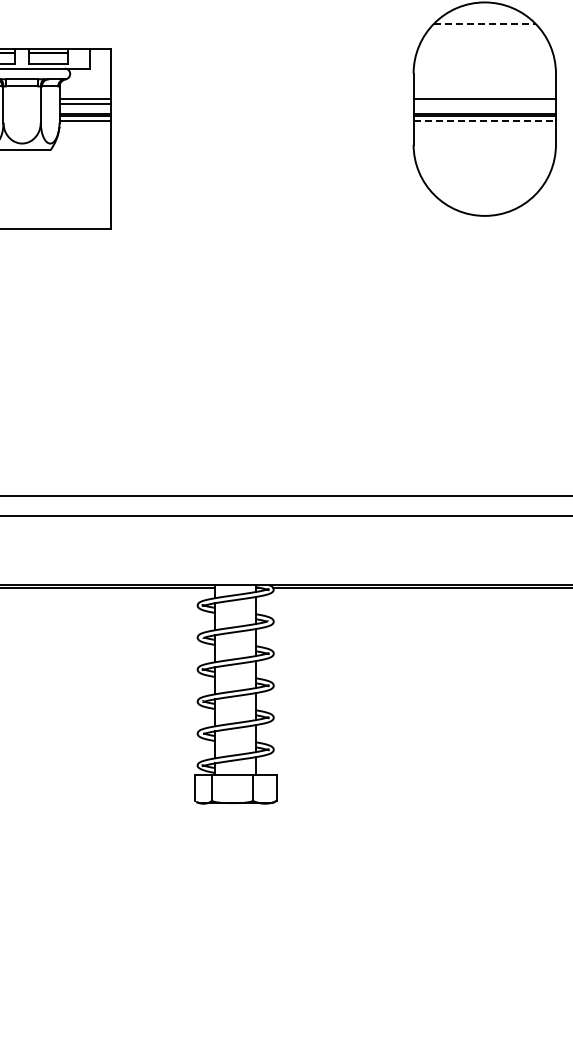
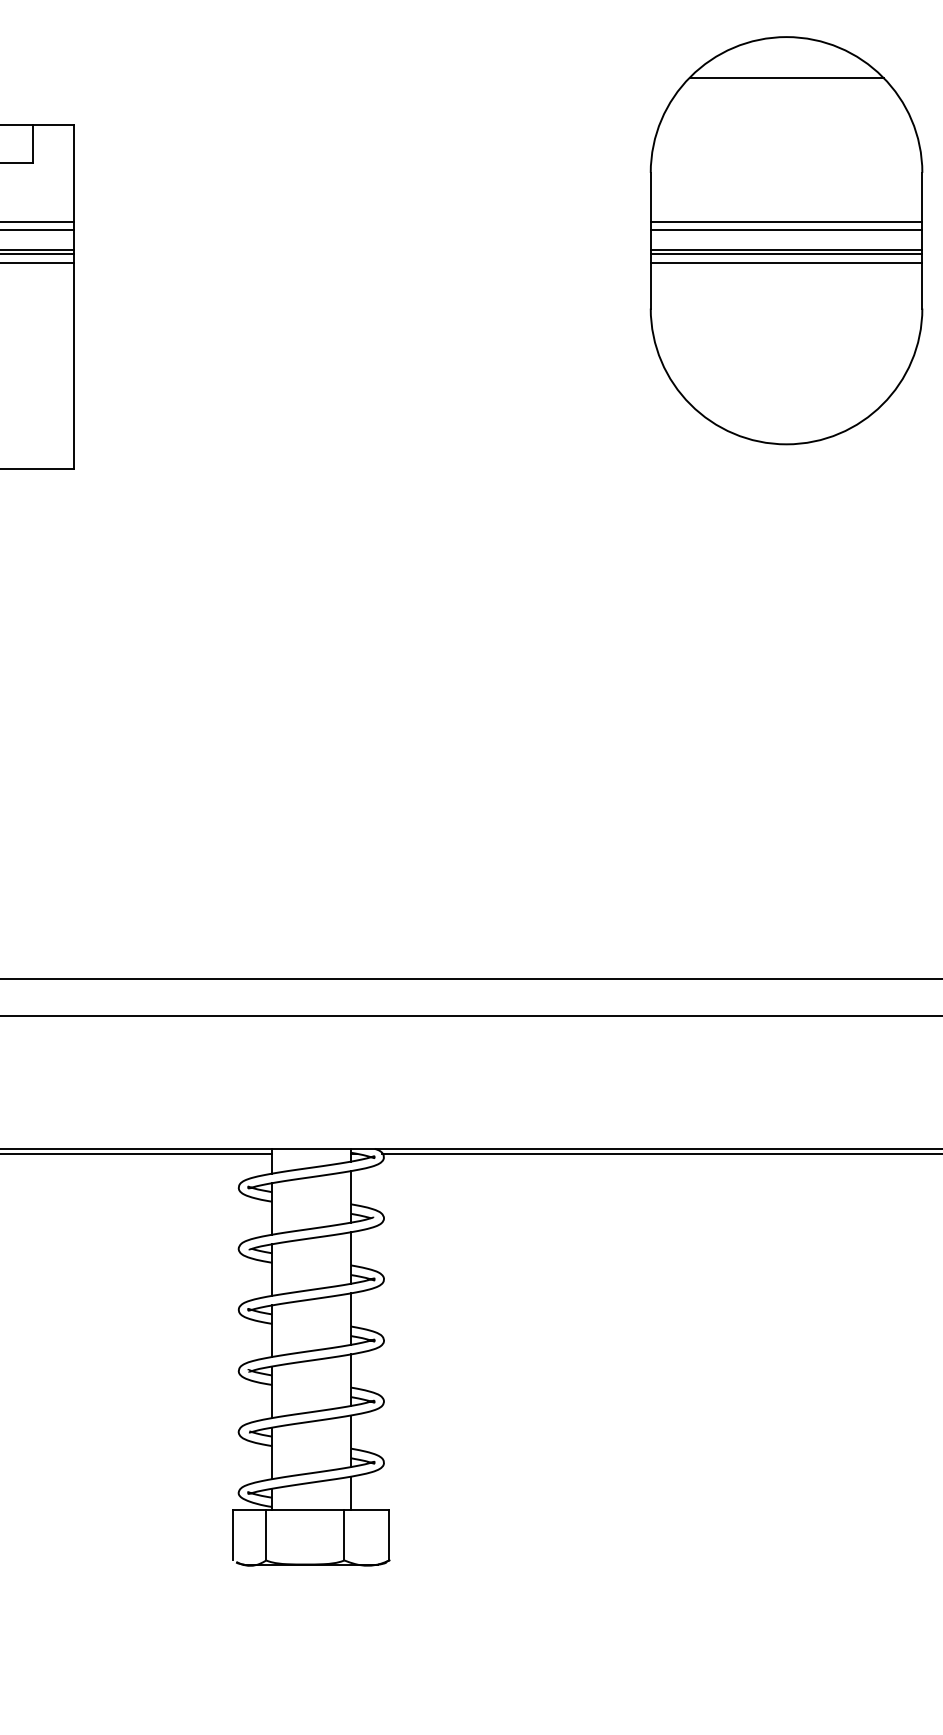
line: (484, 23) -> (786, 77), dashed -> solid
line: (484, 103) -> (786, 229), added
line: (485, 120) -> (787, 262), dashed -> solid

